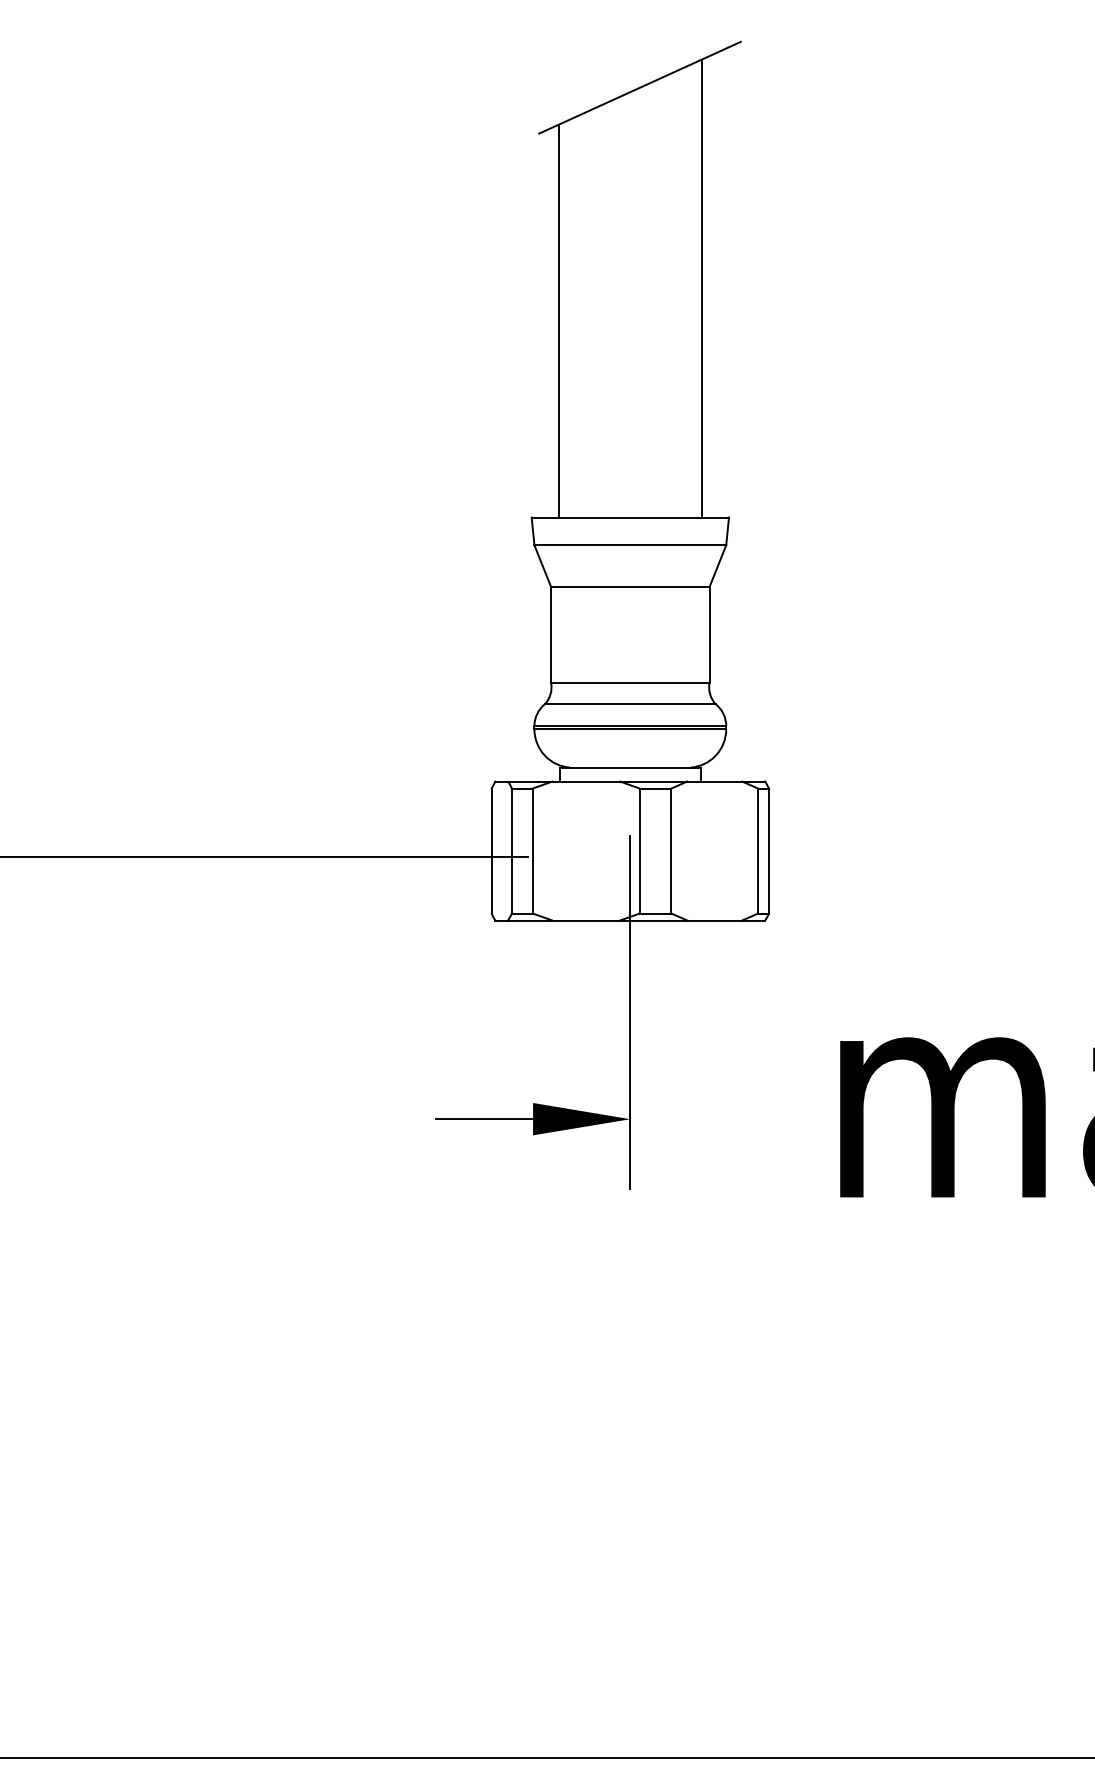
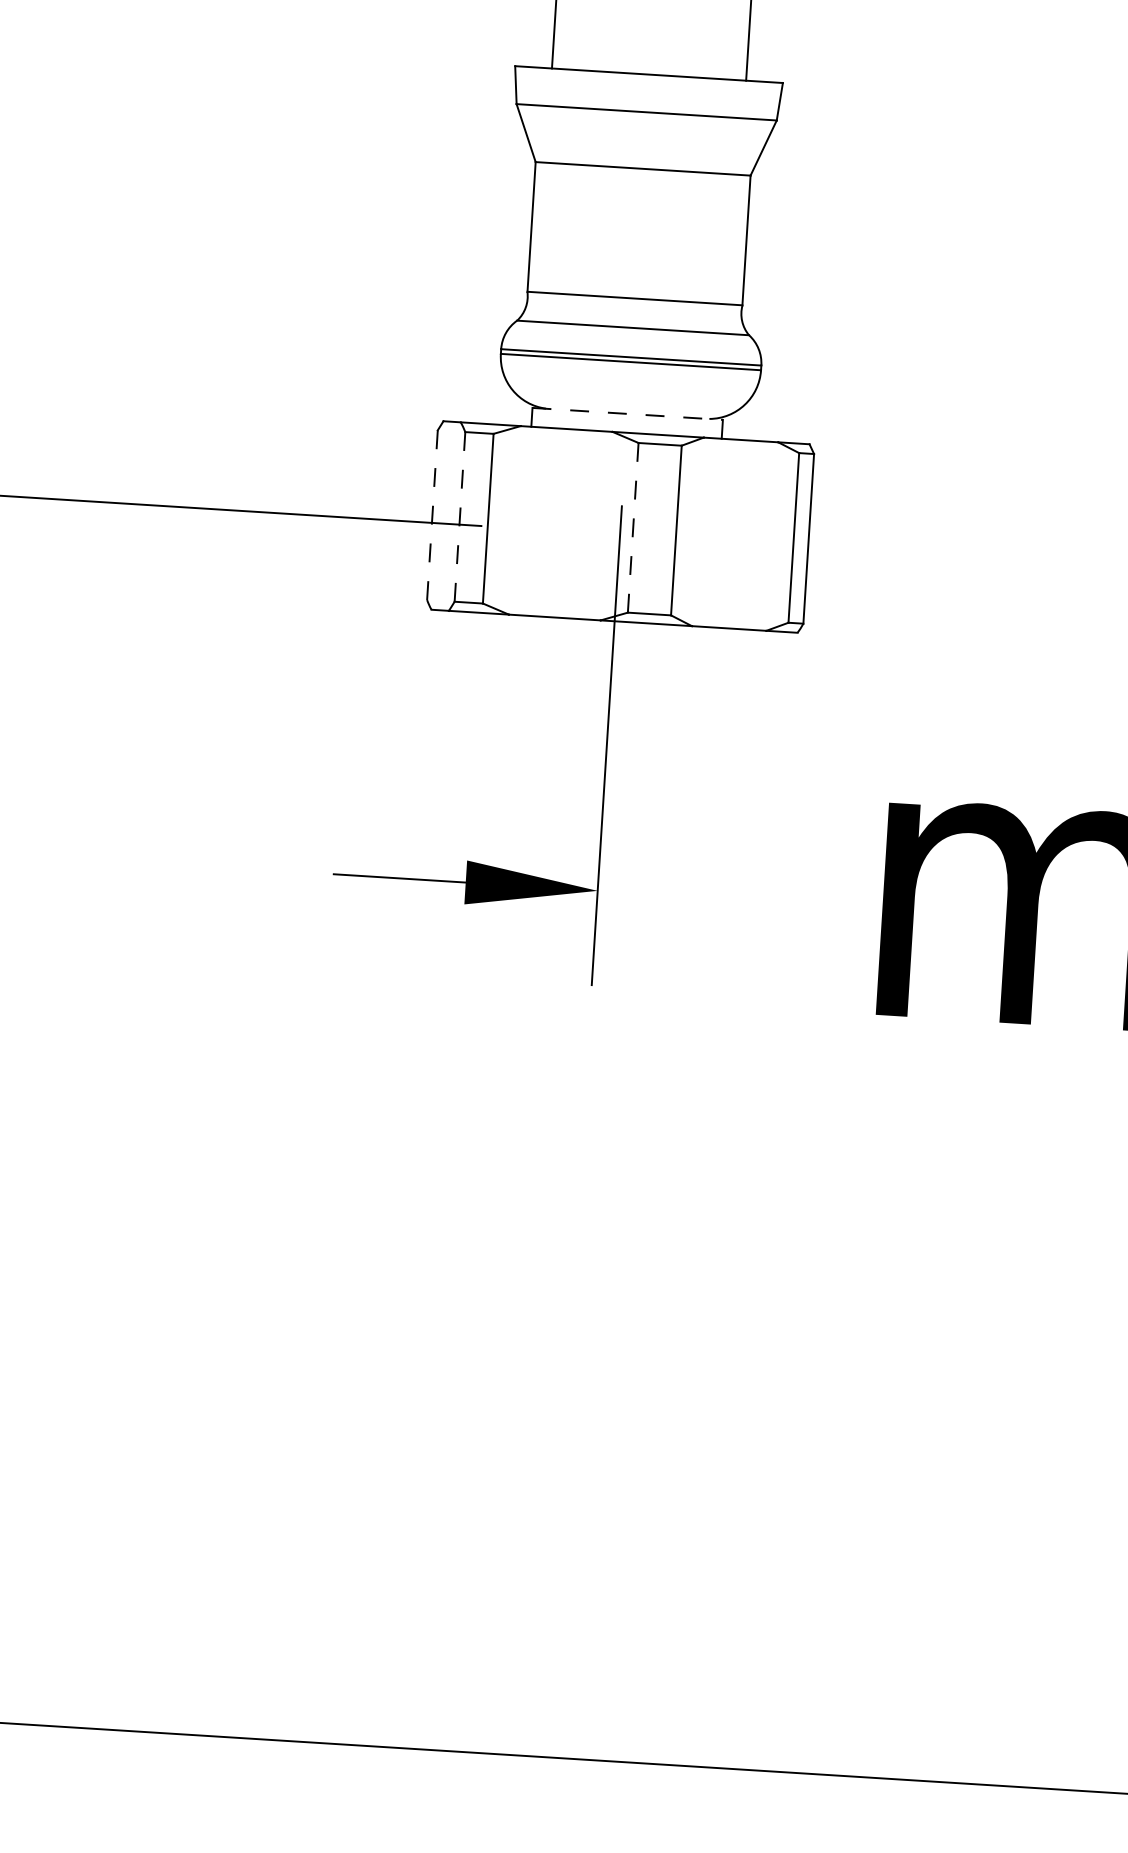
line: (630, 767) -> (627, 413), solid -> dashed
line: (491, 851) -> (432, 515), solid -> dashed
line: (511, 851) -> (459, 517), solid -> dashed
line: (639, 851) -> (632, 528), solid -> dashed

